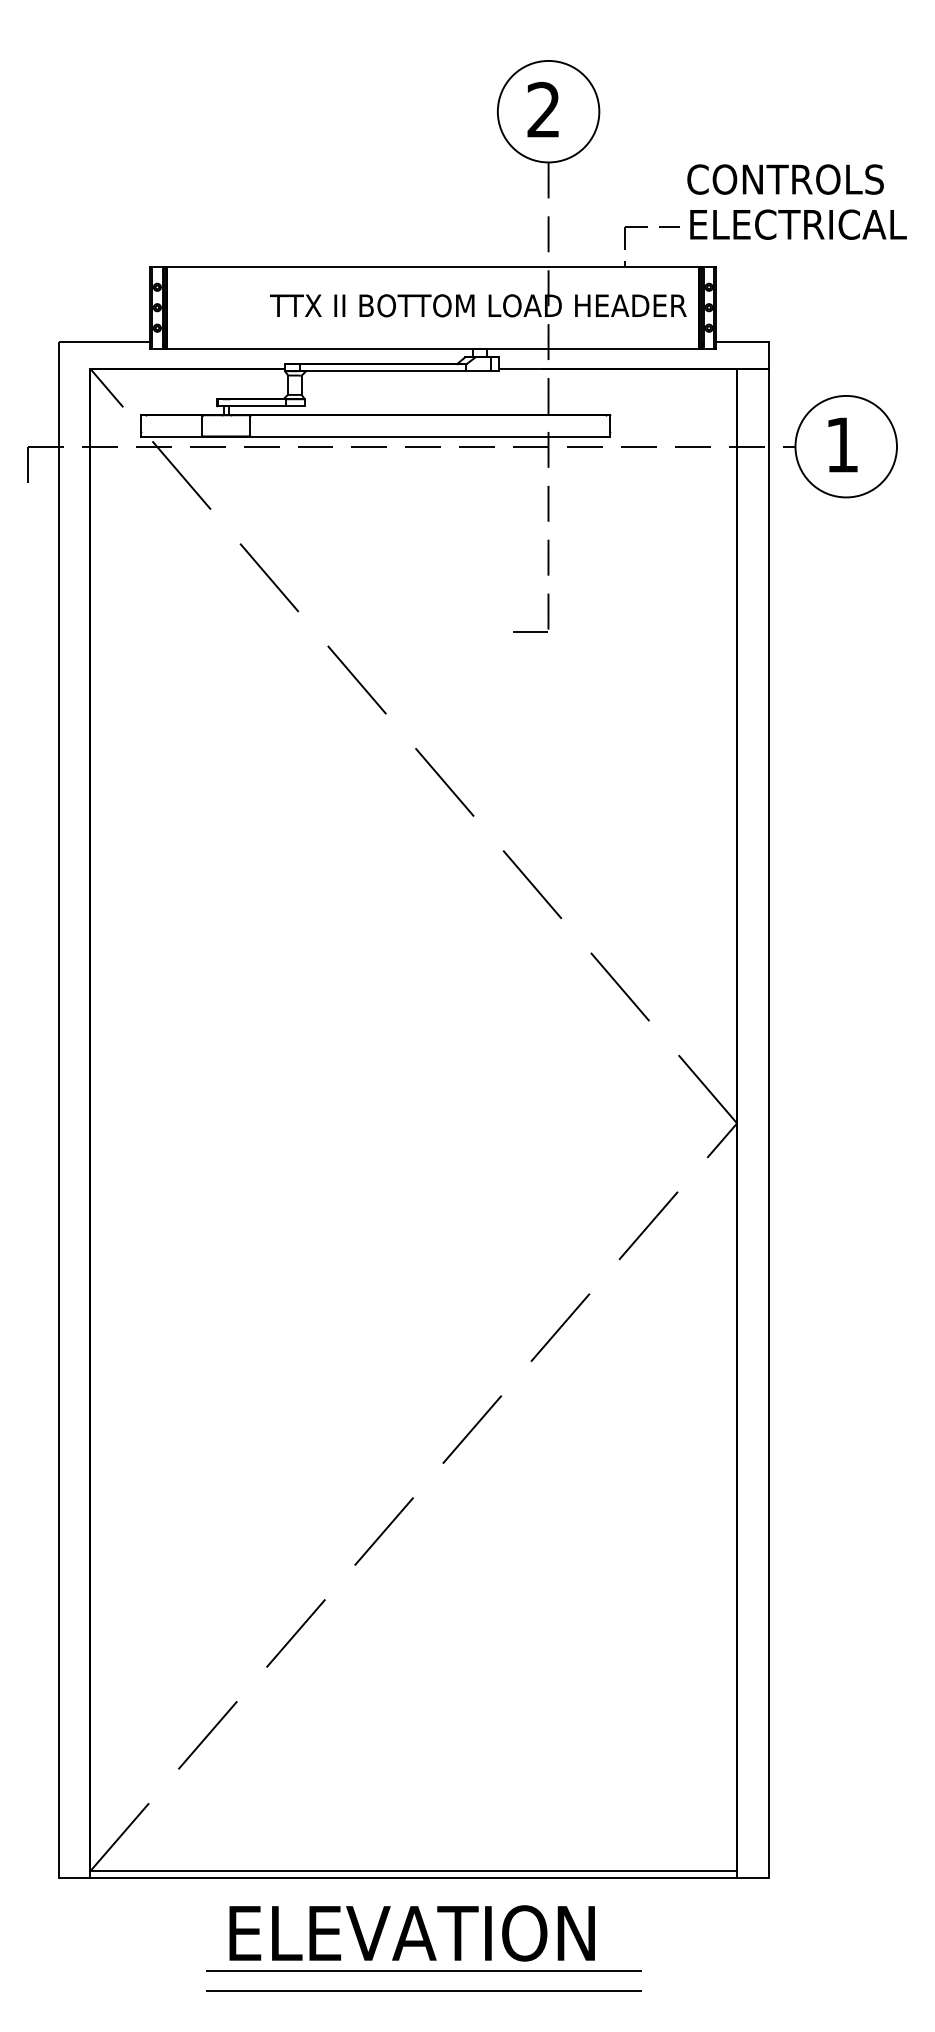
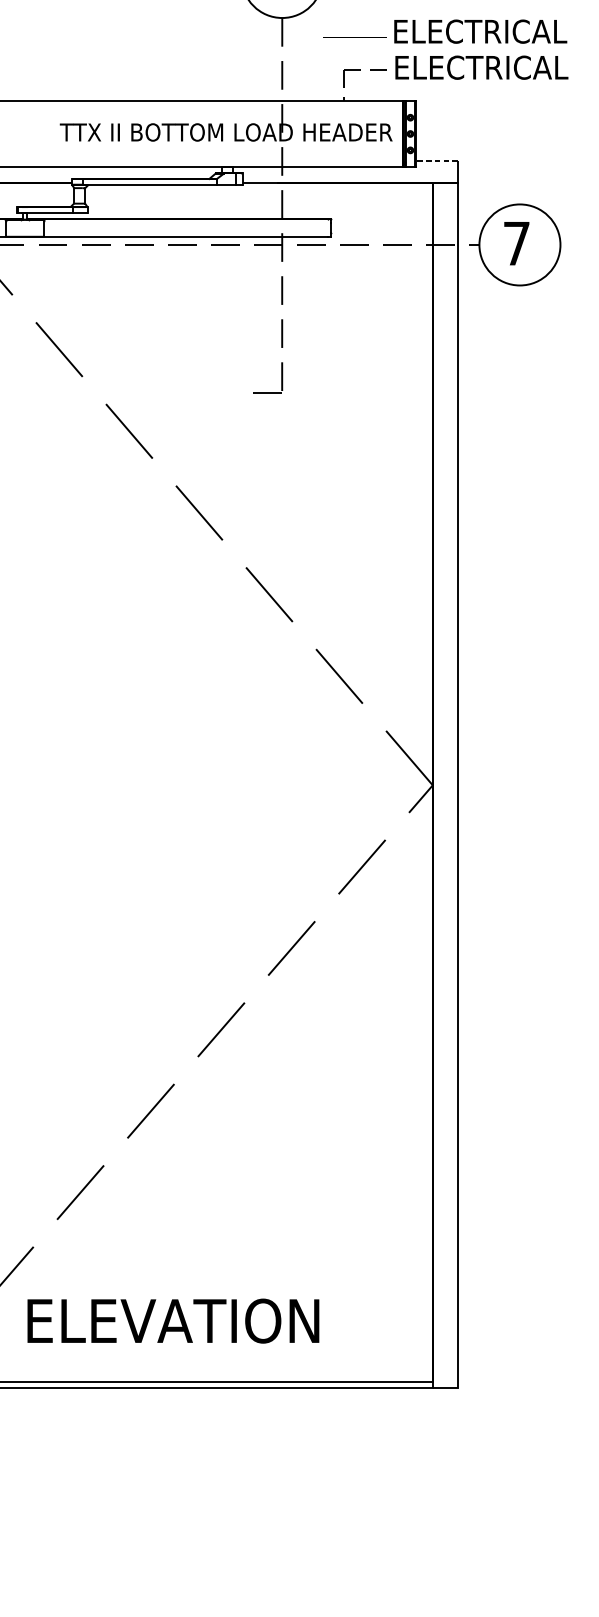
text: (796, 179) -> (480, 31), CONTROLS -> ELECTRICAL
line: (741, 341) -> (436, 160), solid -> dashed
text: (841, 444) -> (516, 243), 1 -> 7
text: (411, 1933) -> (172, 1321), moved
line: (424, 1971) -> (183, 1462), removed
line: (424, 1990) -> (183, 1477), removed

